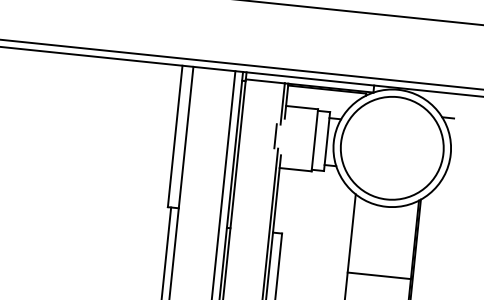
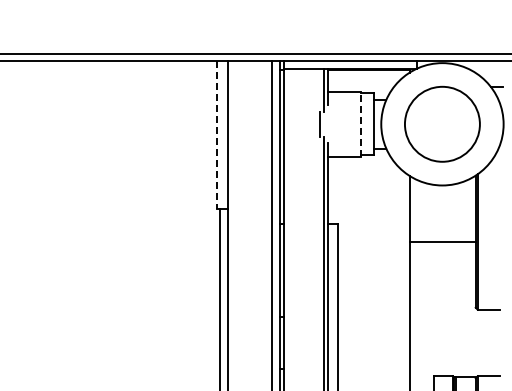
line: (175, 136) -> (216, 135), solid -> dashed
line: (314, 139) -> (361, 123), solid -> dashed
circle: (392, 147) -> (442, 123), size x0.7
line: (379, 275) -> (442, 241), moved

